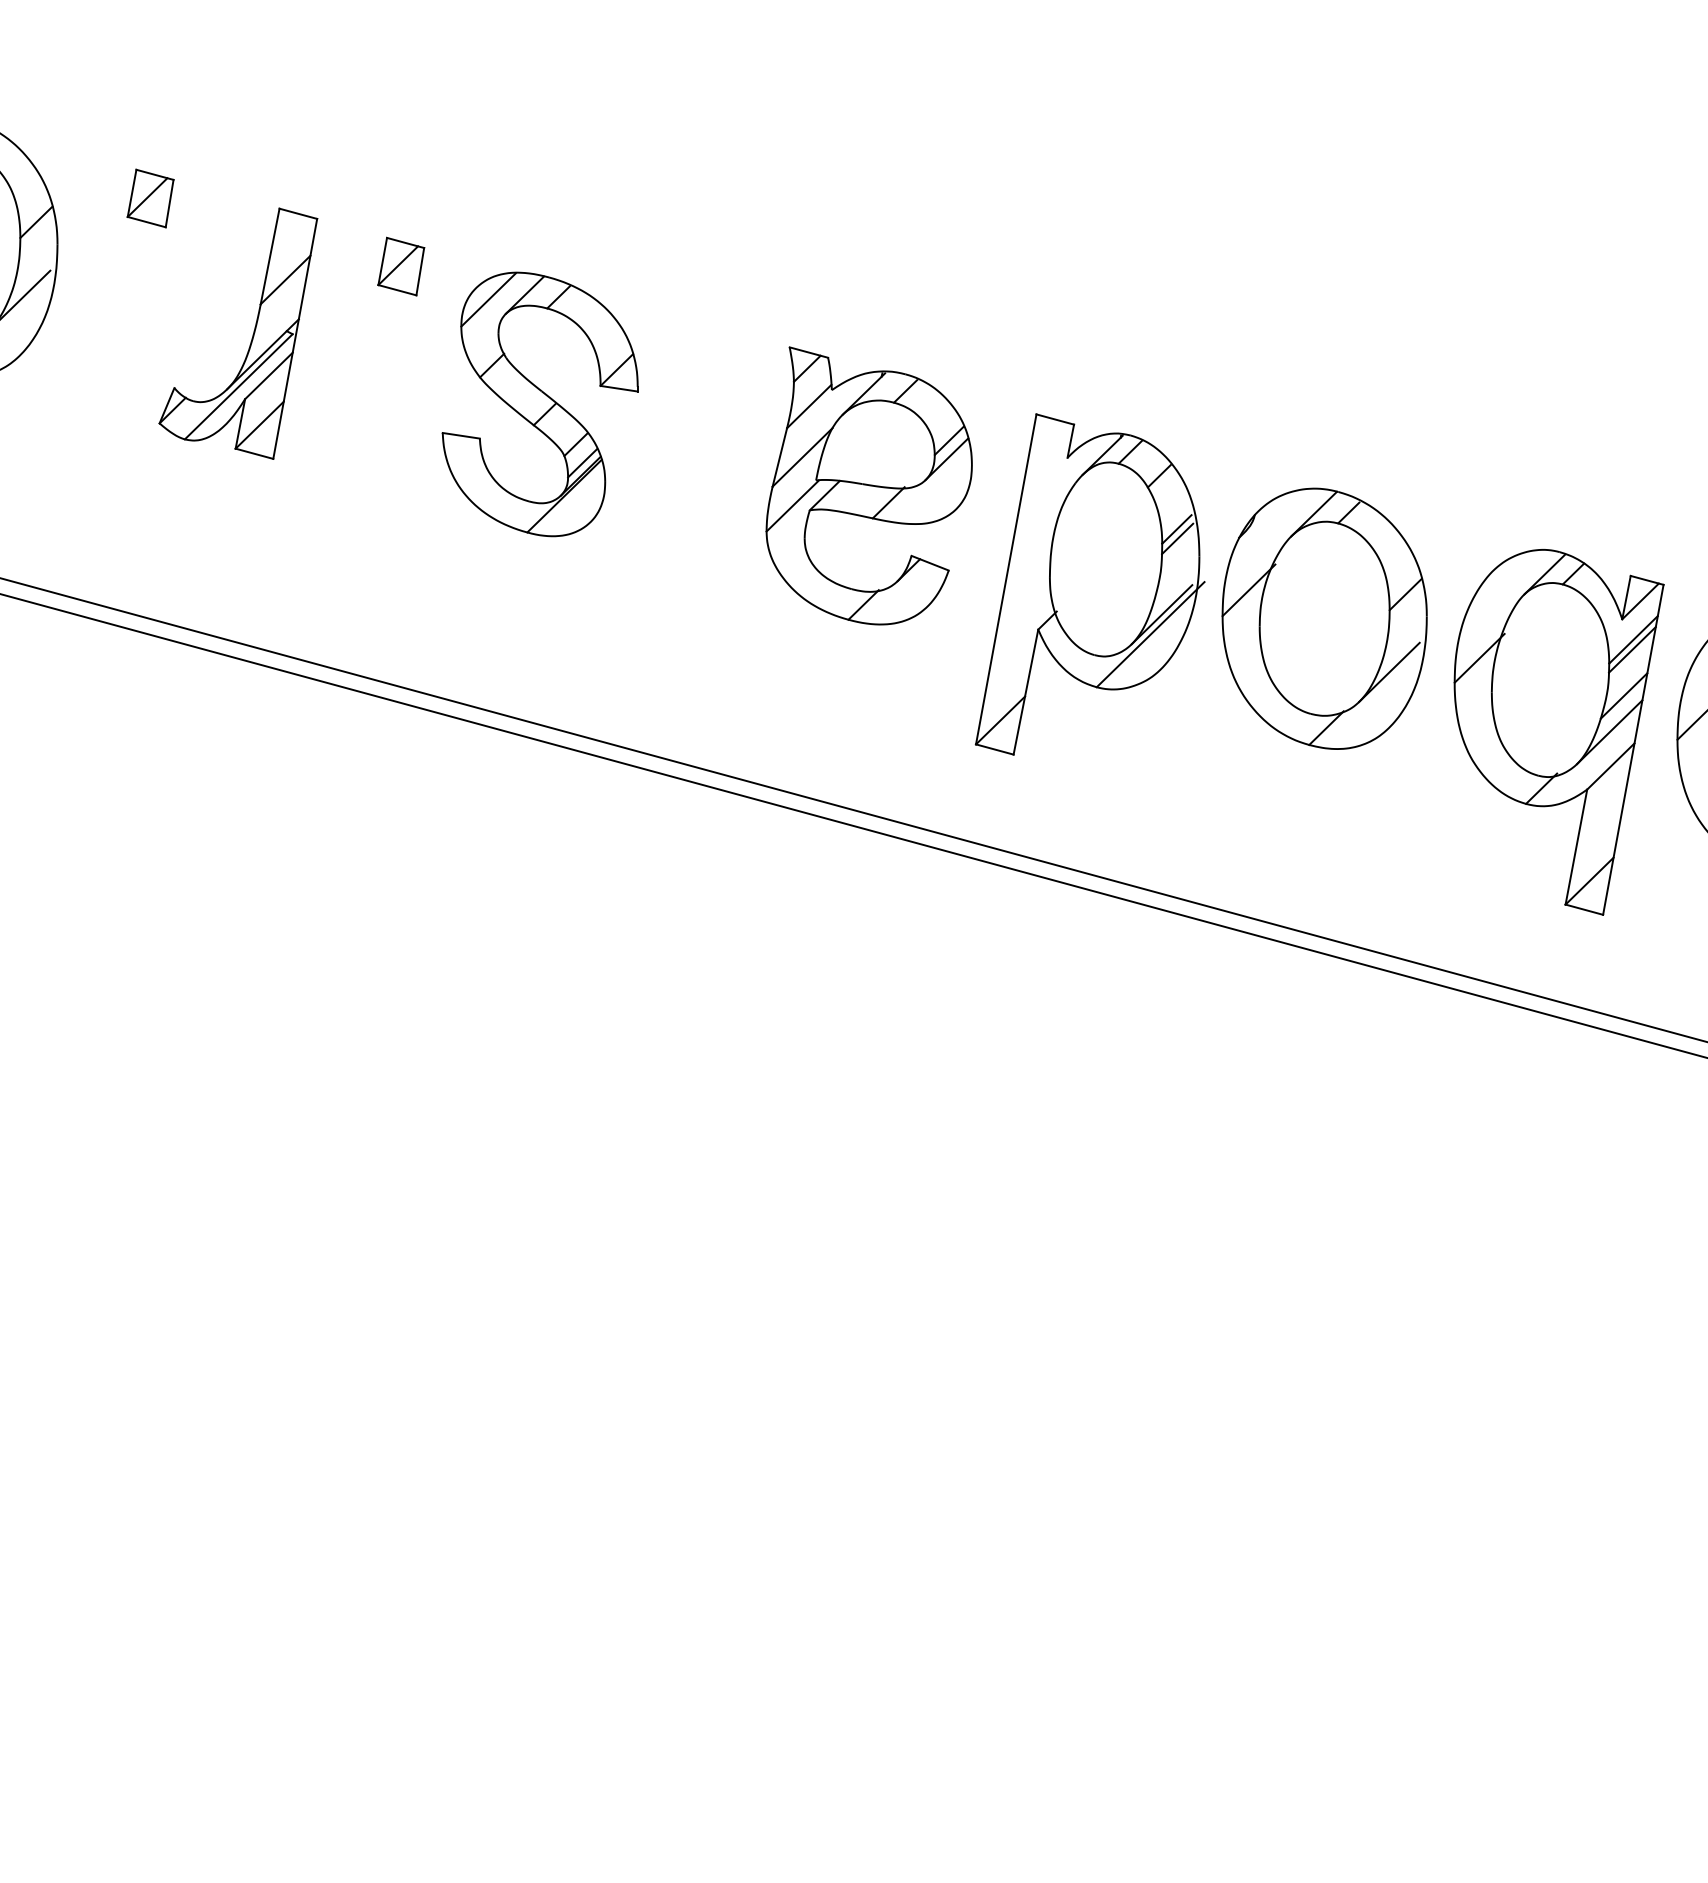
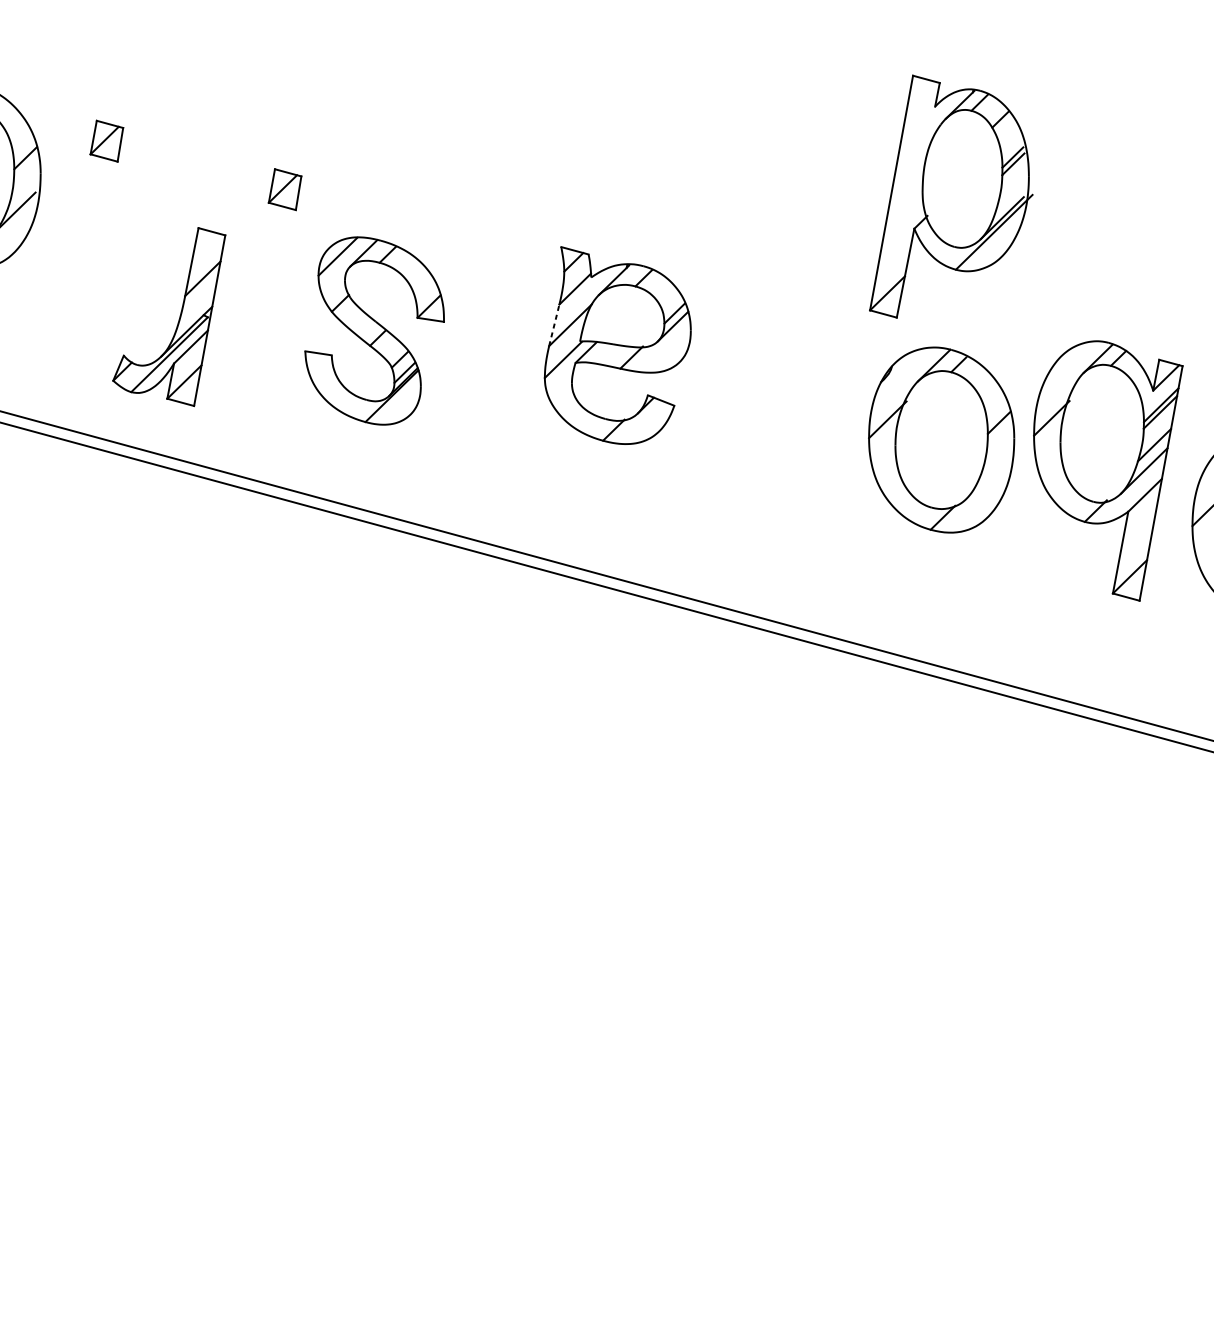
part: (251, 338) -> (178, 320), moved
part: (539, 404) -> (374, 331), moved
line: (779, 457) -> (554, 325), solid -> dashed
part: (1089, 584) -> (950, 196), moved
line: (1389, 671) -> (987, 477), removed
part: (1558, 732) -> (1107, 471), moved

